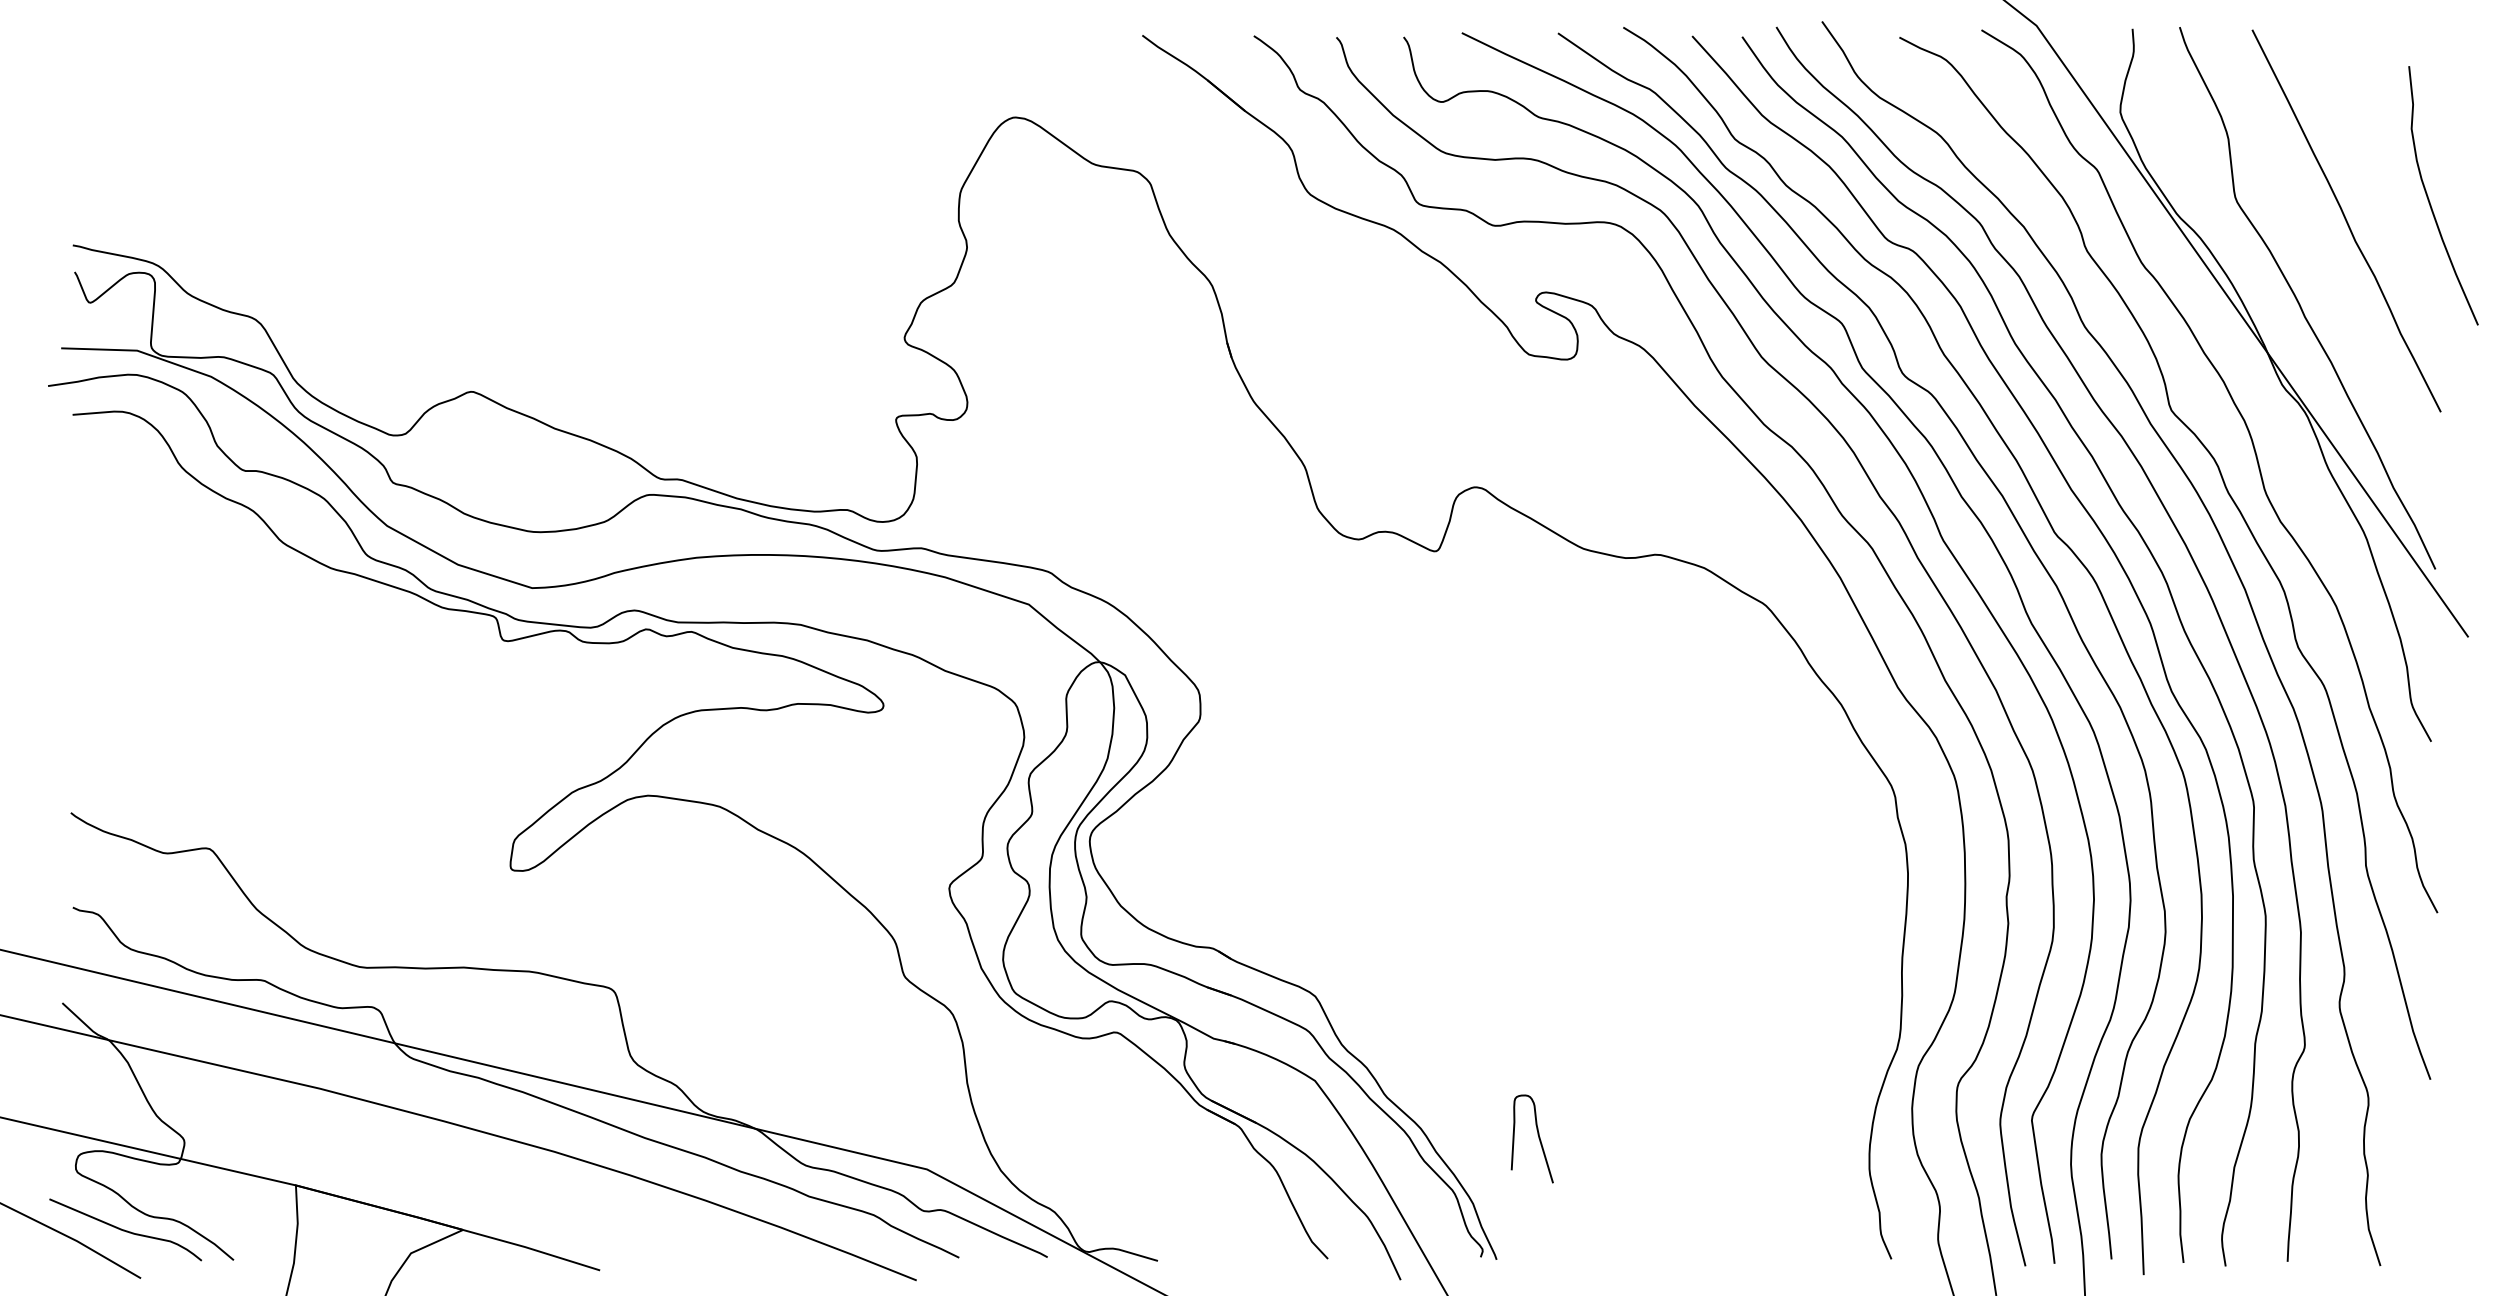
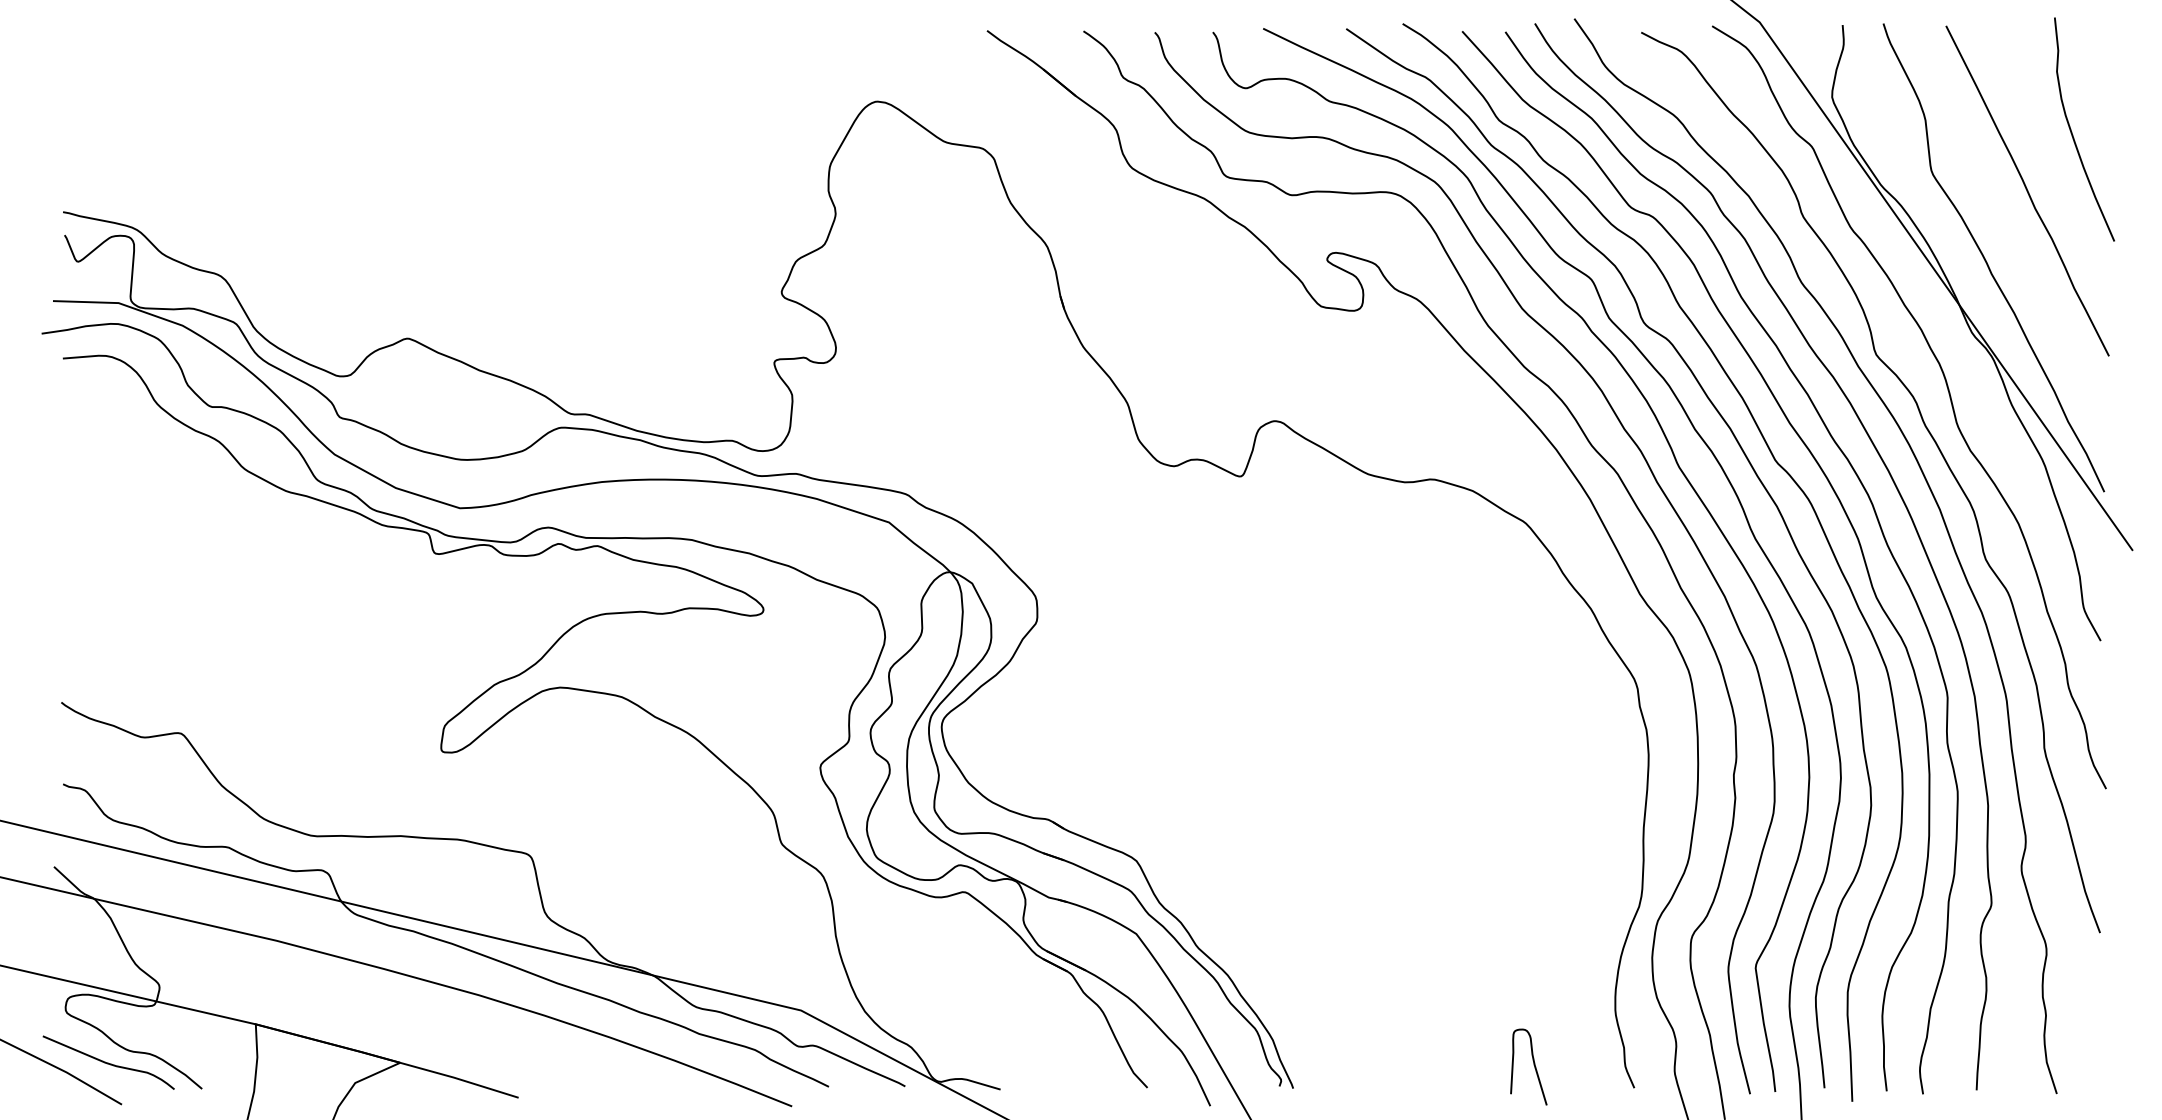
curve: (2429, 199) -> (2072, 132), moved
curve: (1538, 1138) -> (1534, 1066), moved

